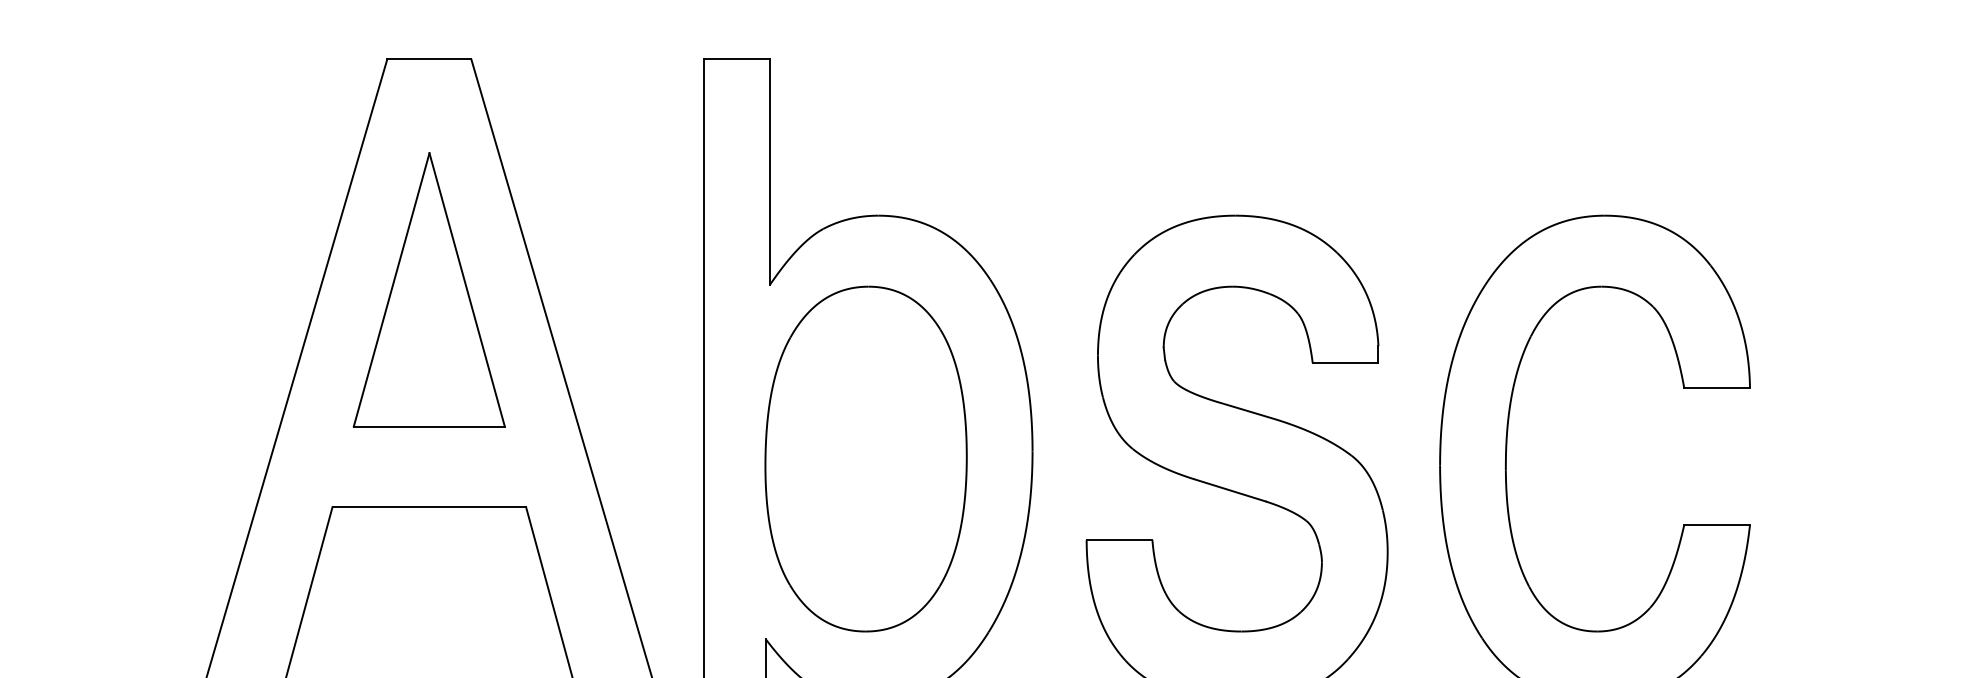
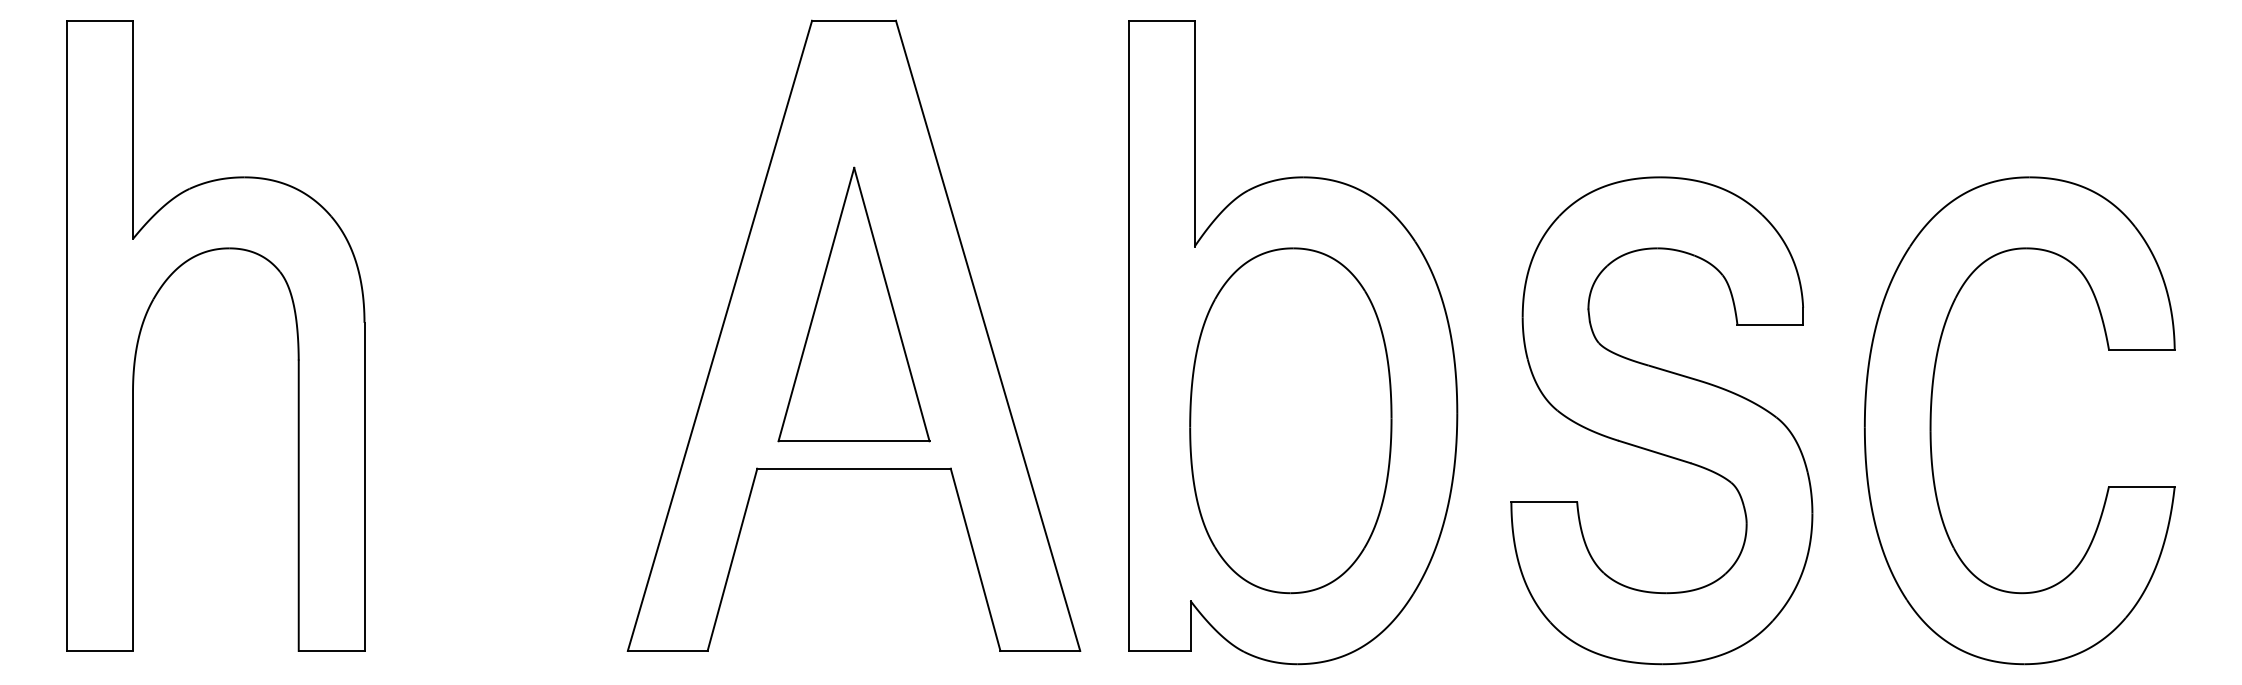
part: (428, 289) -> (853, 304), moved

